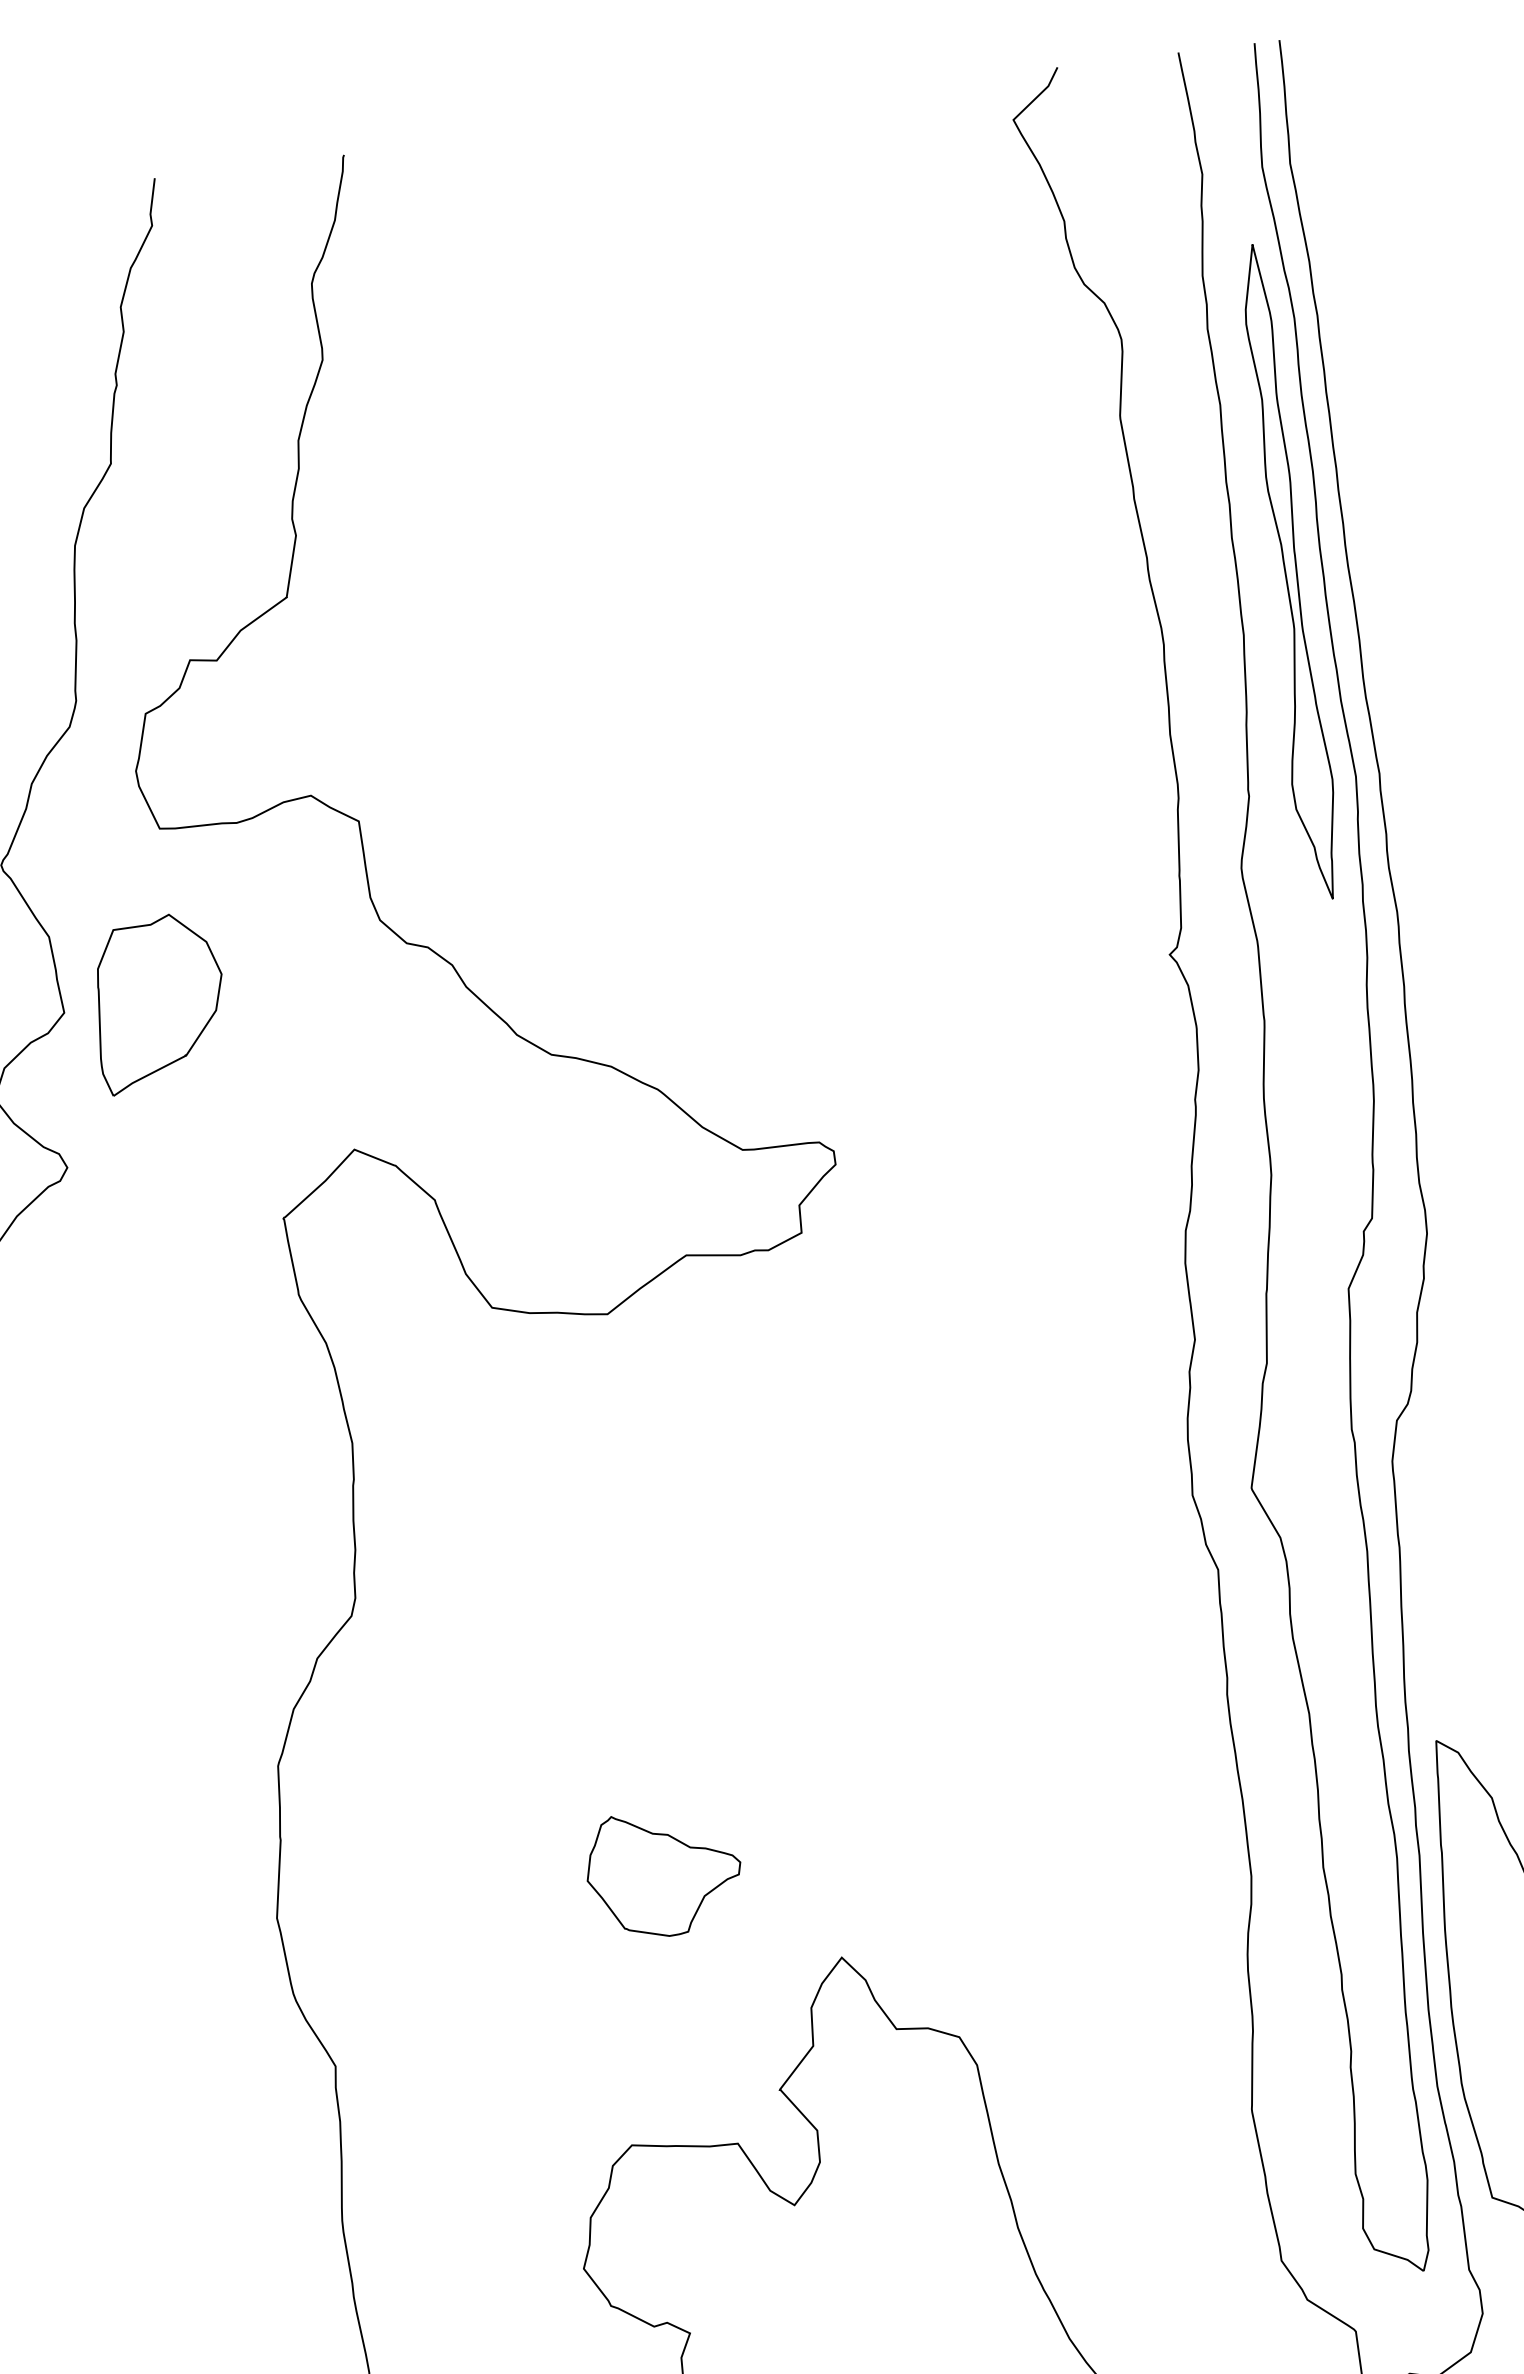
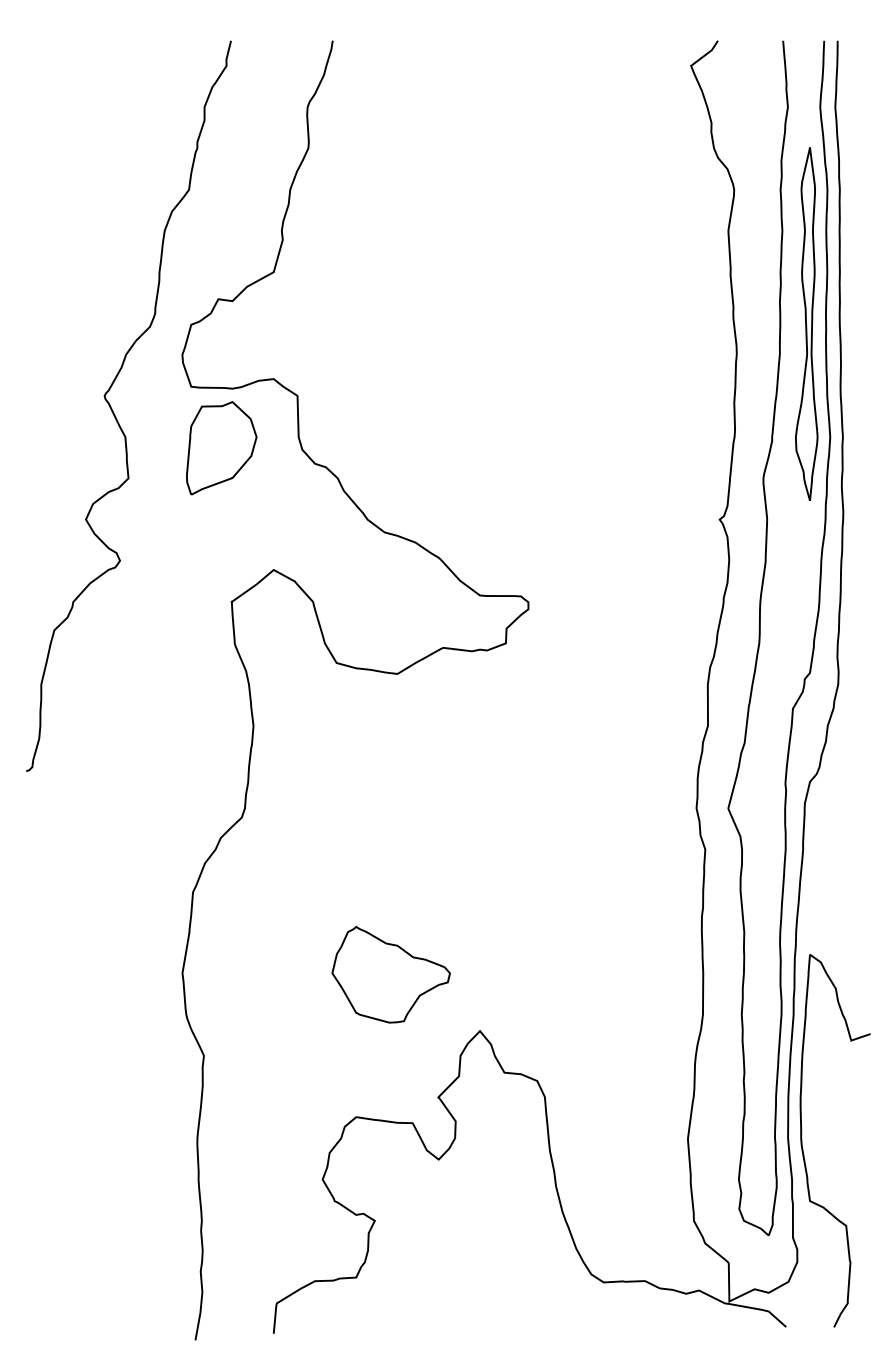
part: (159, 1003) -> (221, 448), moved
part: (662, 1873) -> (390, 974), size x1.43

